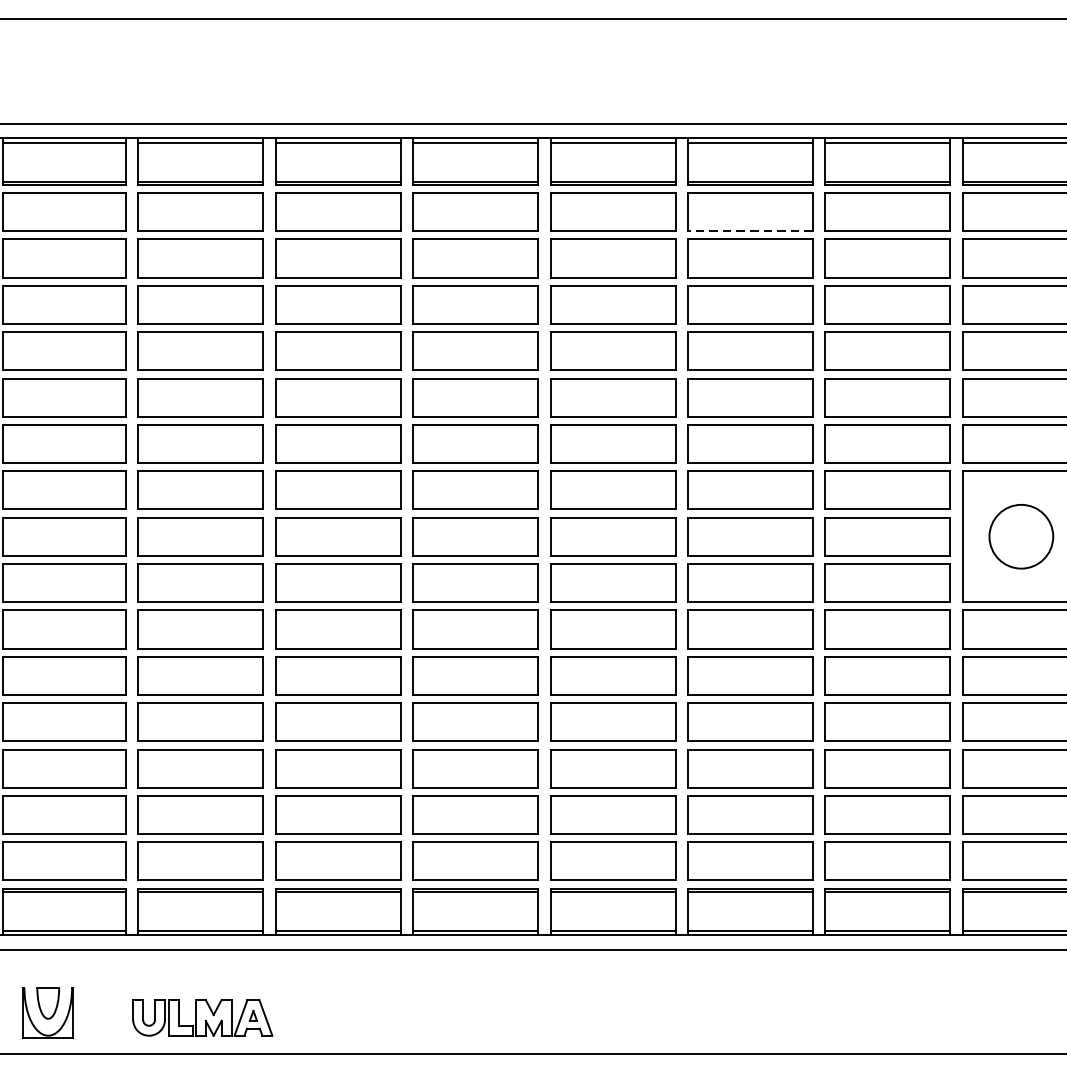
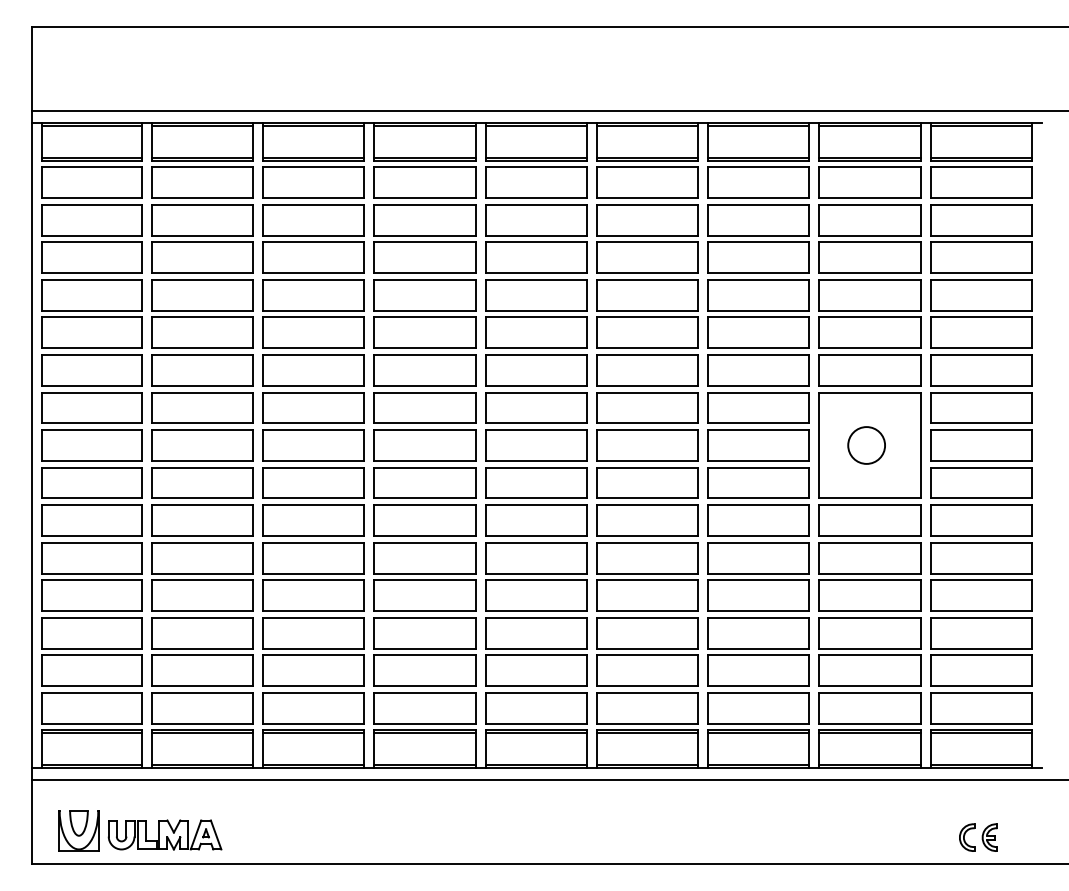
line: (750, 231) -> (647, 198), dashed -> solid
circle: (1021, 536) -> (866, 445), size x0.71
part: (202, 1017) -> (164, 834), moved

